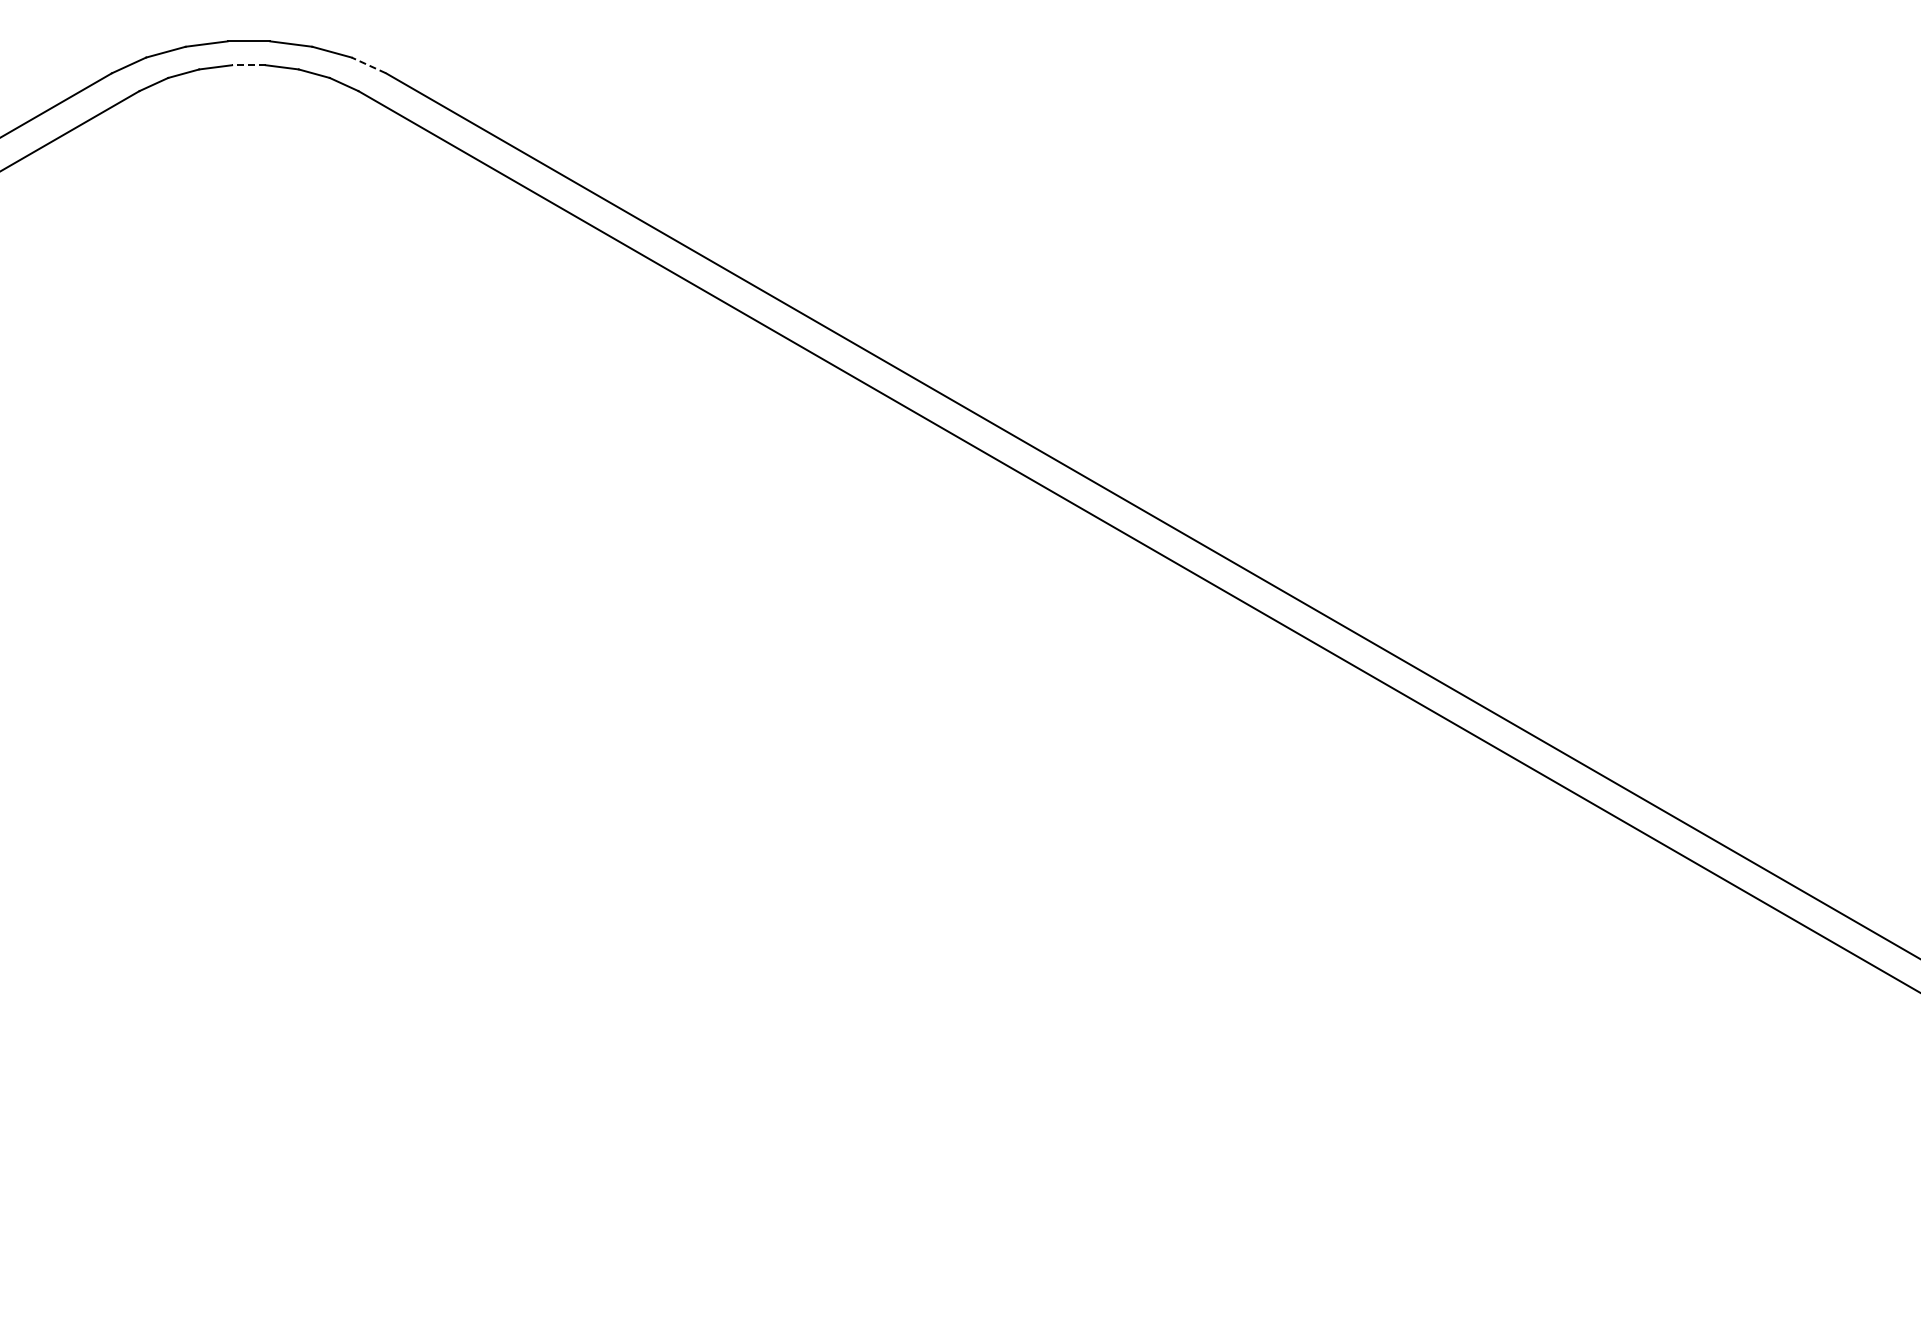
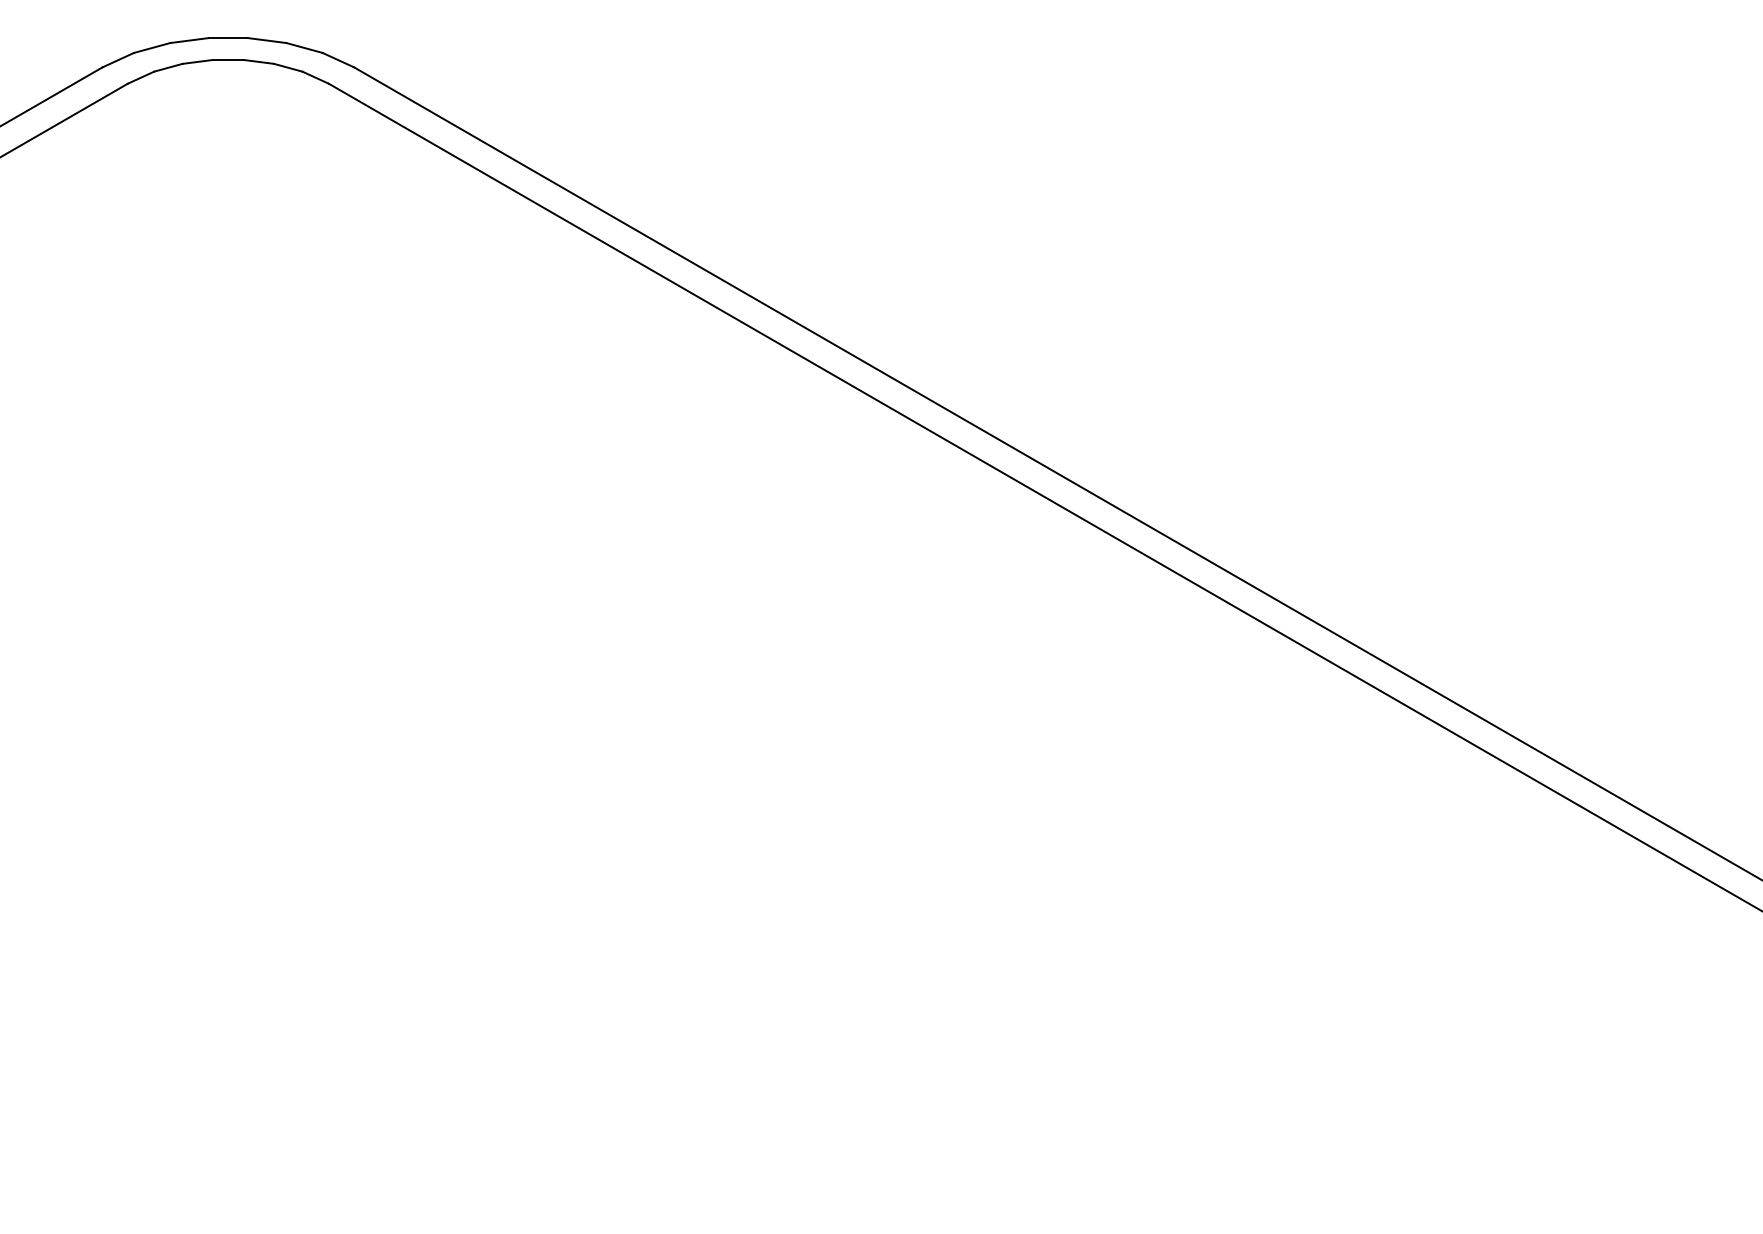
line: (248, 65) -> (227, 60), dashed -> solid
line: (368, 65) -> (338, 60), dashed -> solid

